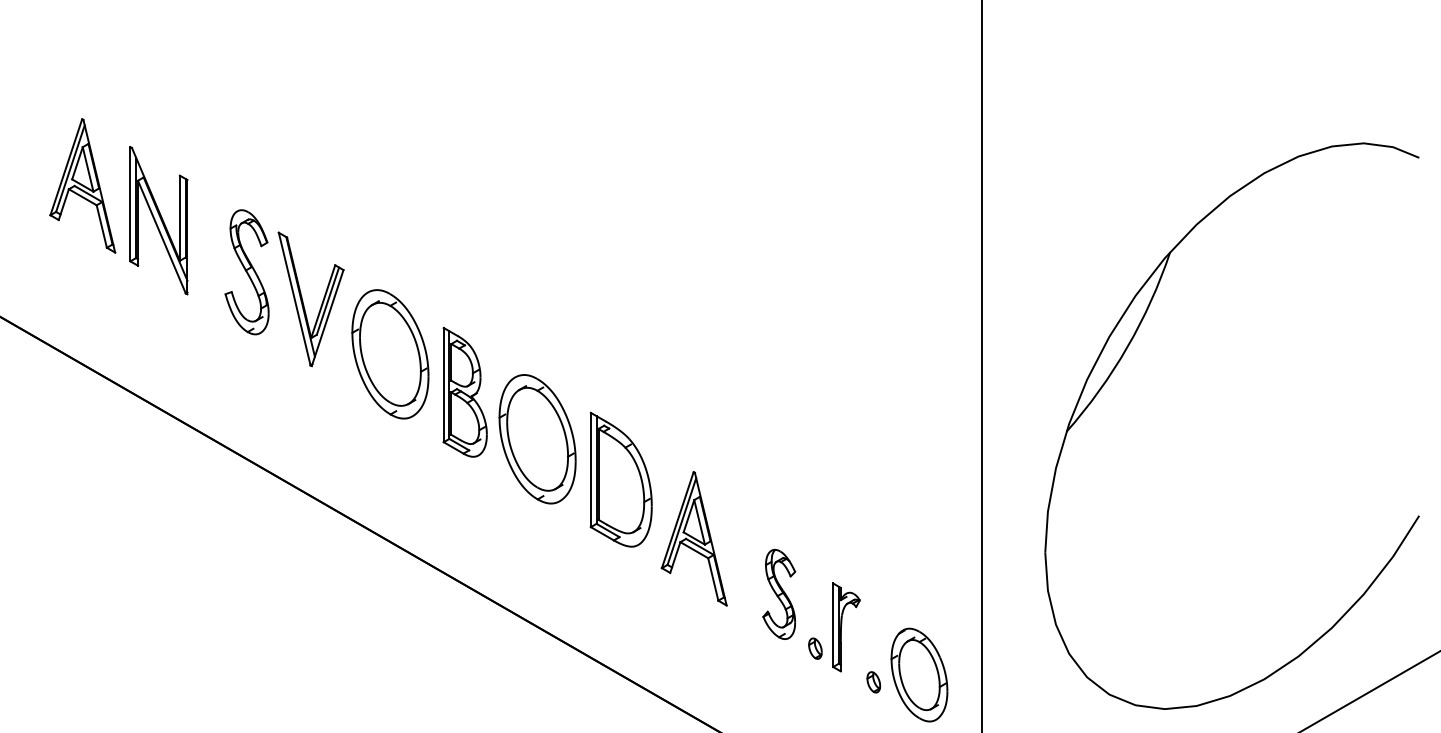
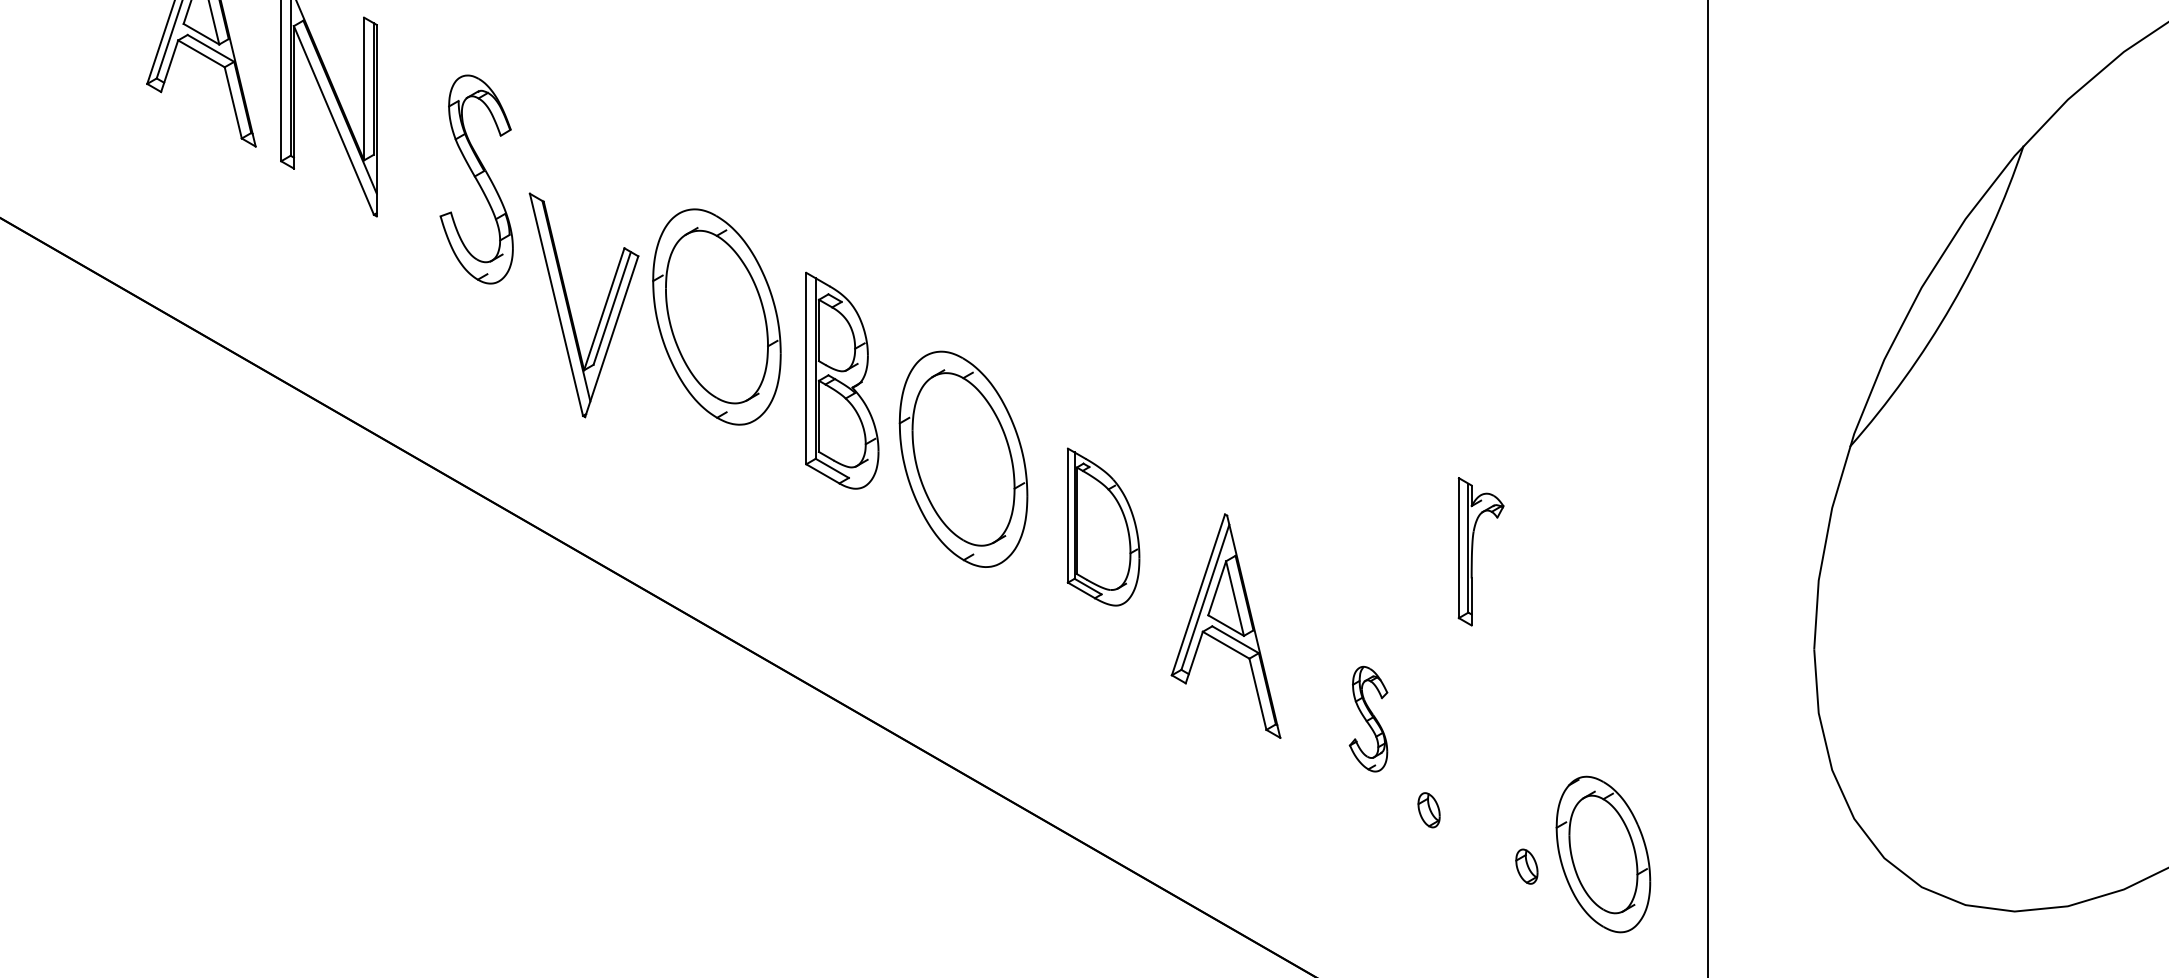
part: (303, 300) -> (571, 307), moved
part: (620, 479) -> (1102, 526), size x0.7
part: (779, 593) -> (1368, 717), size x0.7
part: (846, 627) -> (1481, 551), moved

